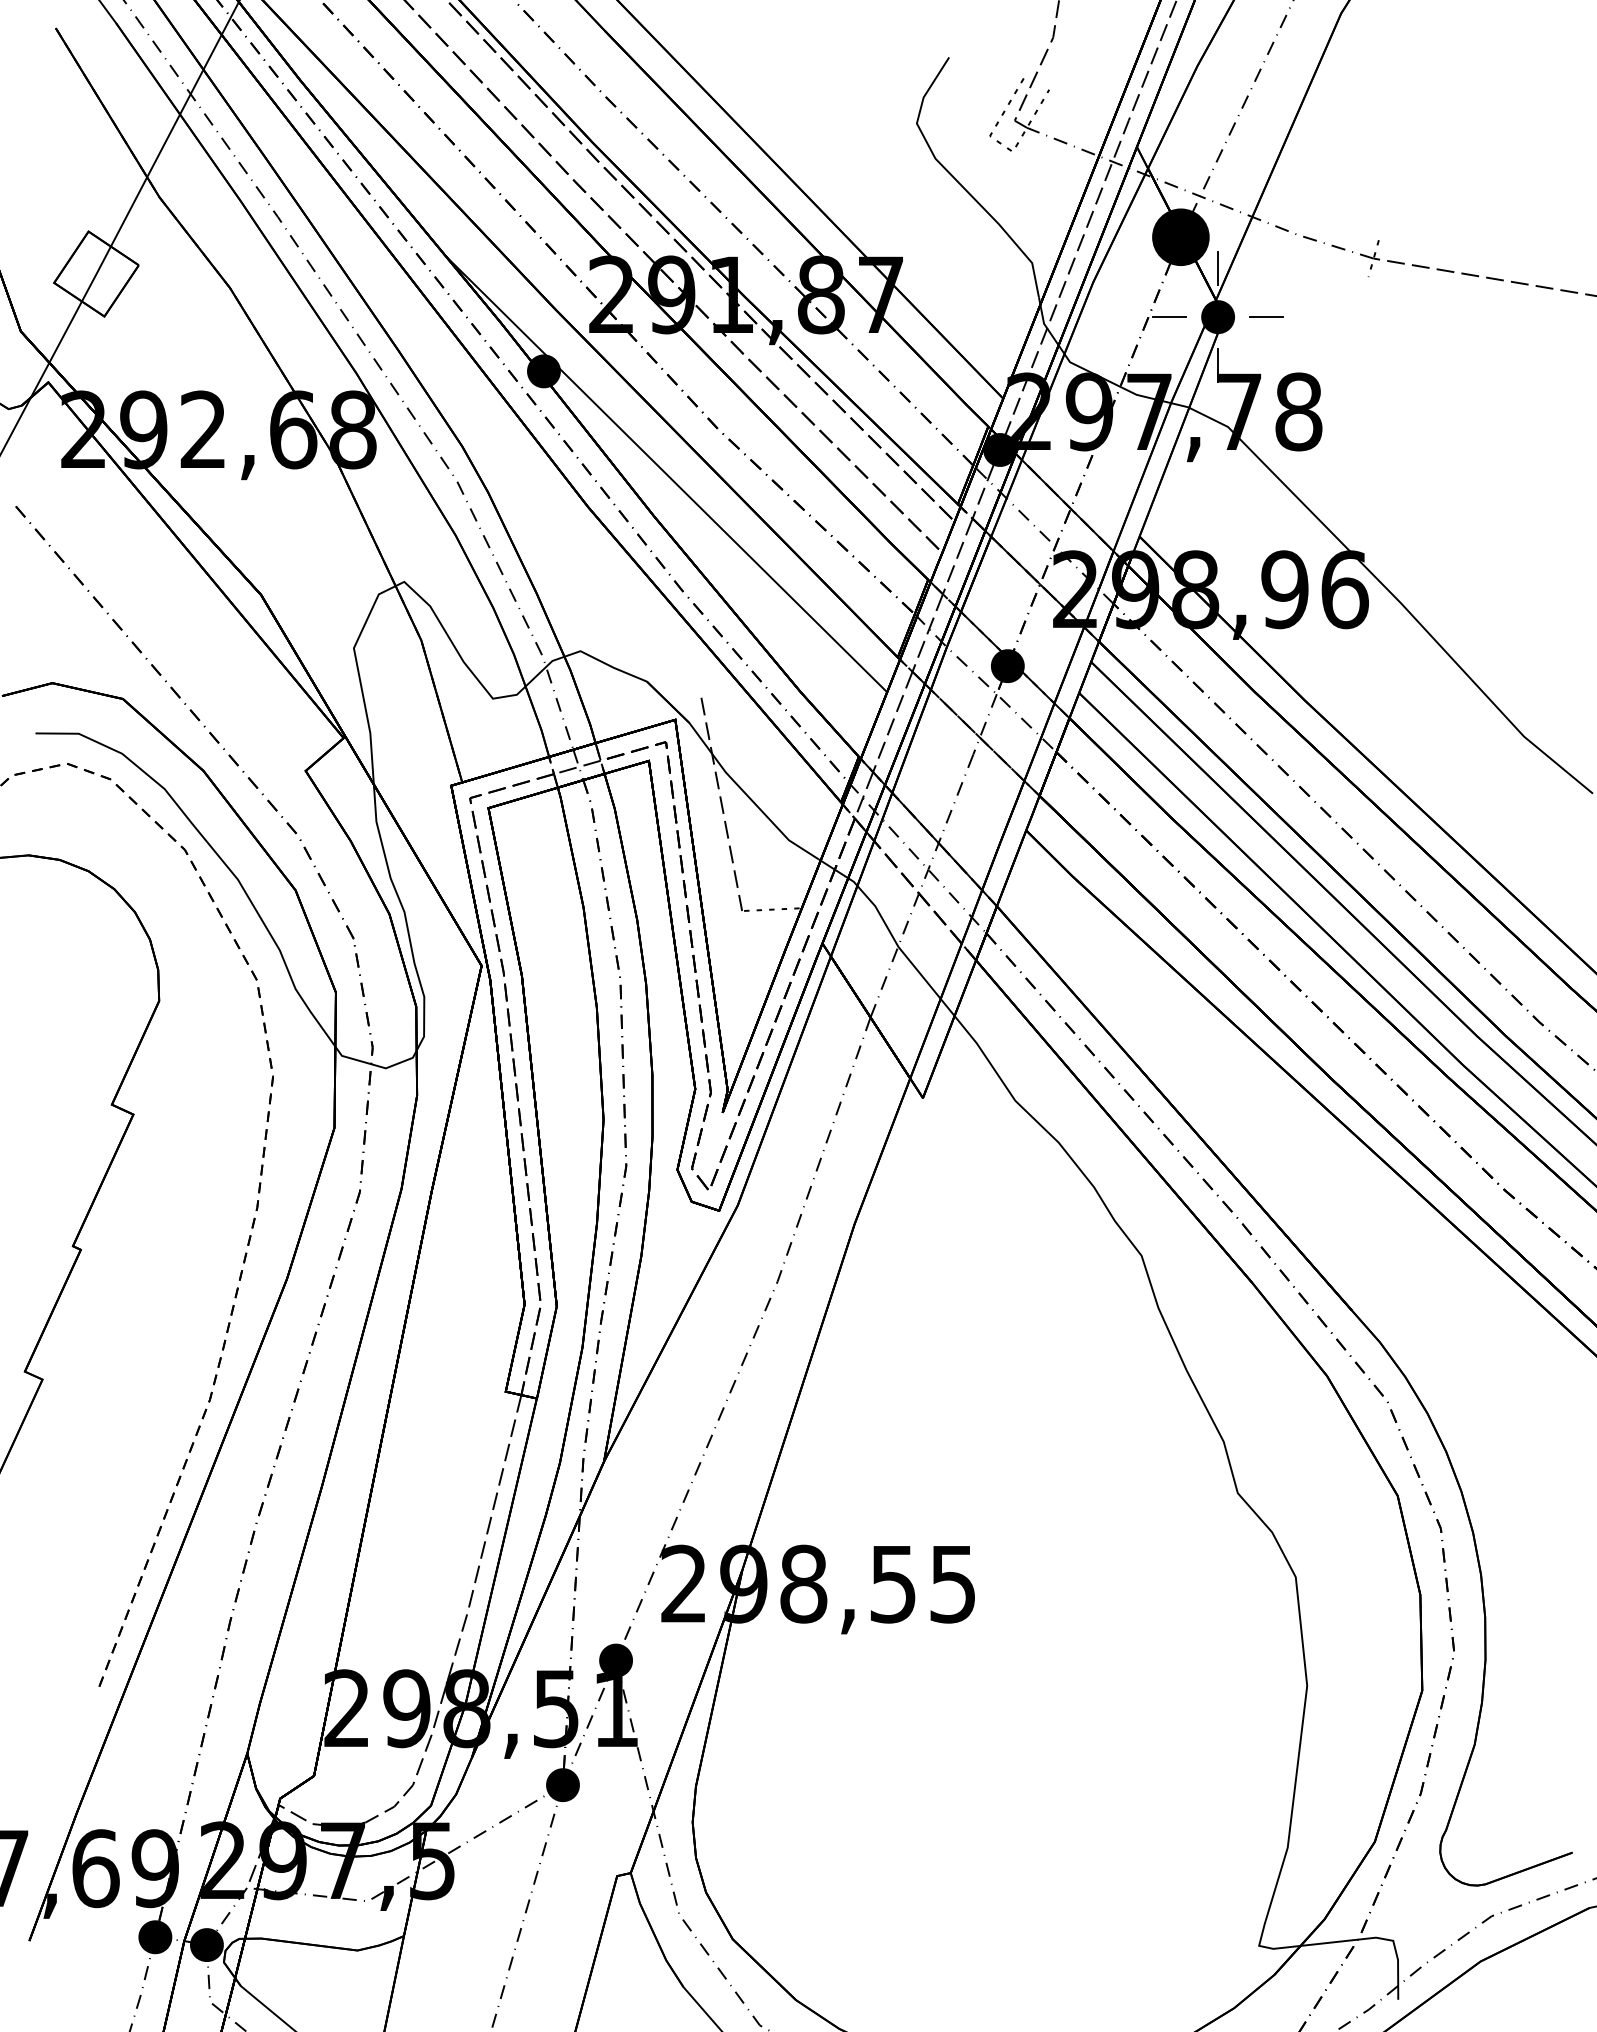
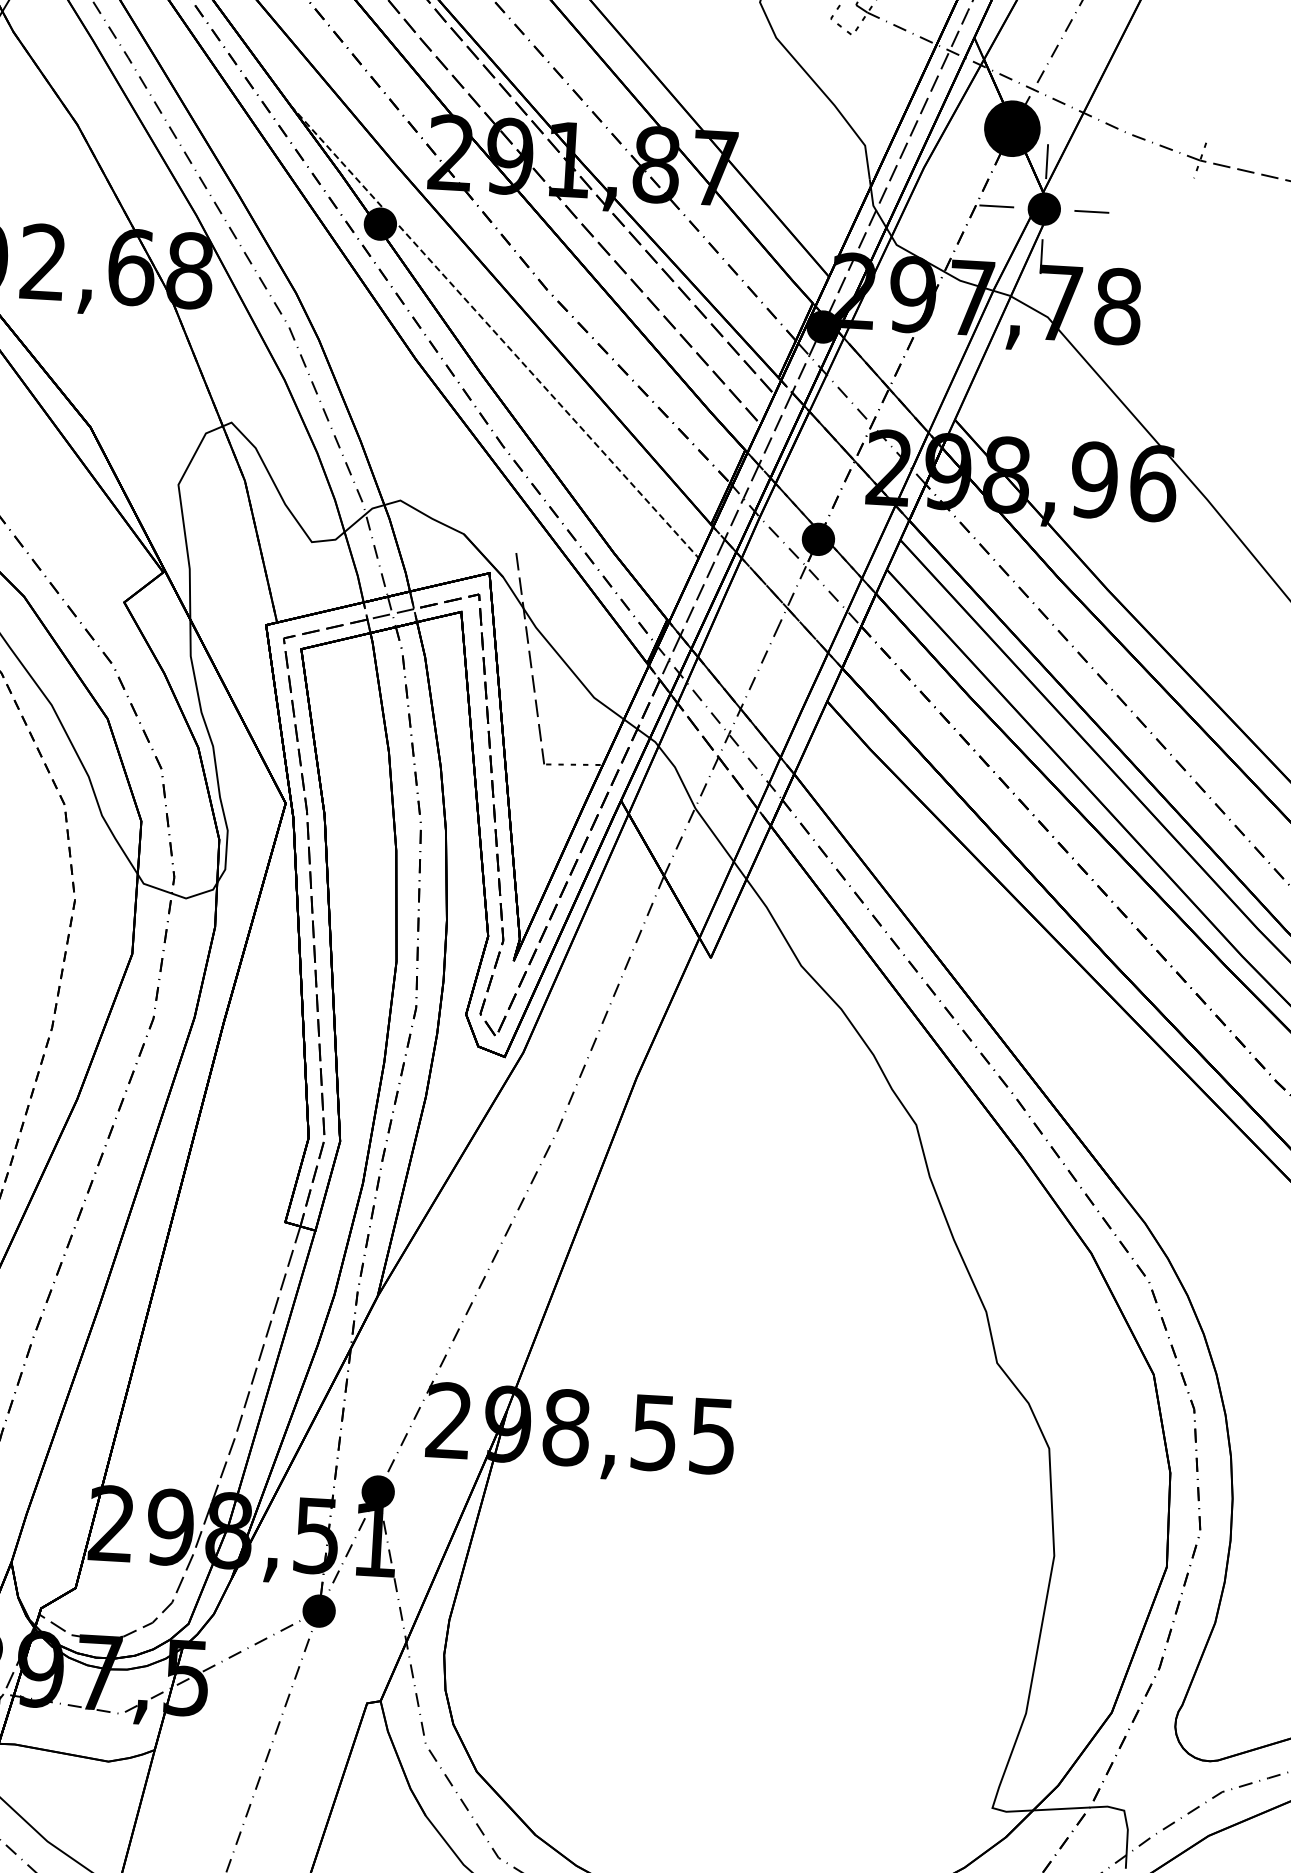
line: (668, 475) -> (496, 333), solid -> dashed

